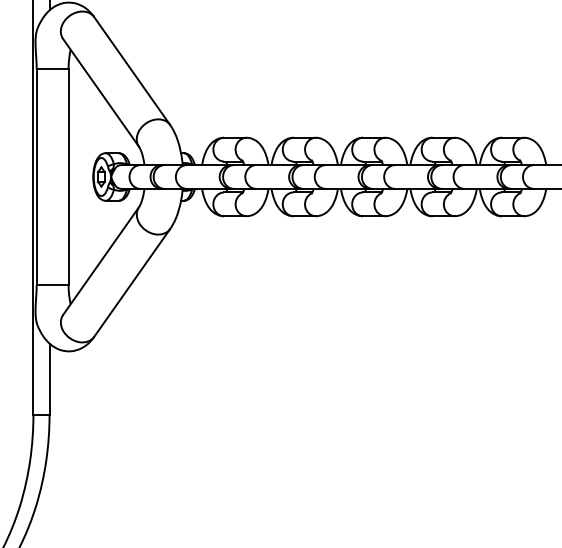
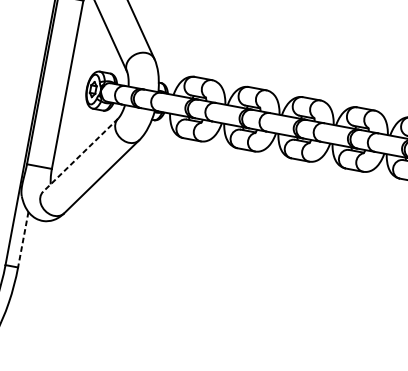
line: (101, 261) -> (80, 155), solid -> dashed
line: (49, 379) -> (23, 239), solid -> dashed

